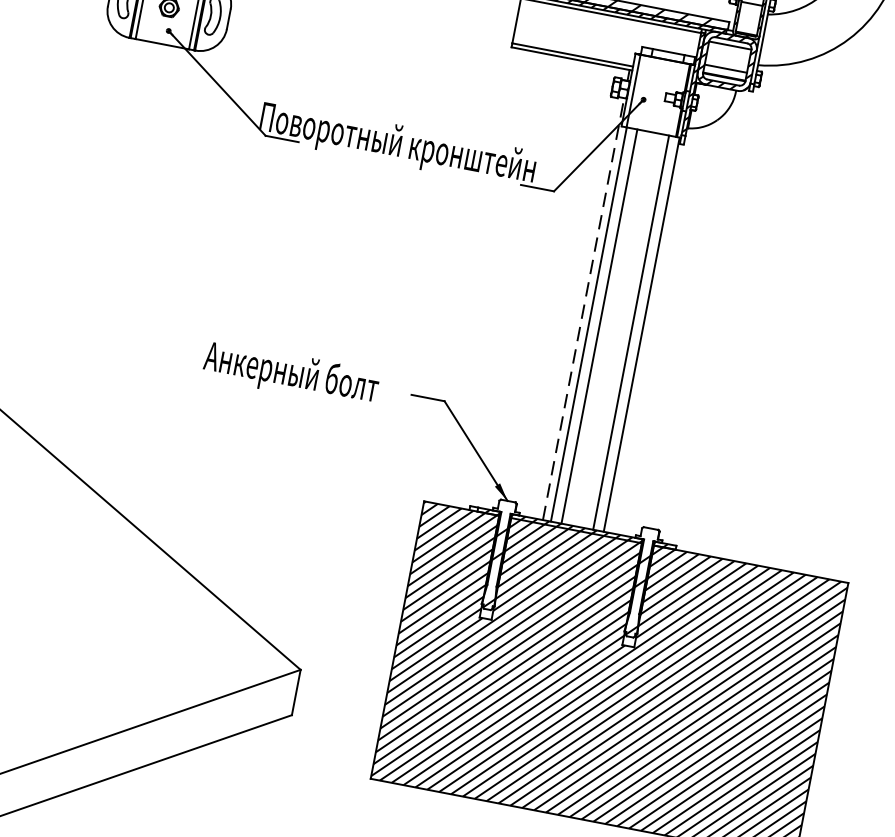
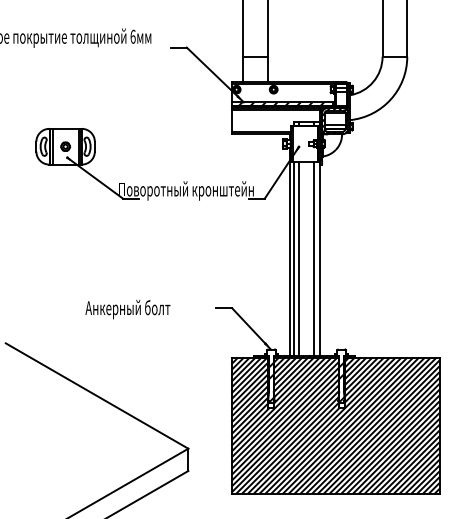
line: (583, 308) -> (289, 251), dashed -> solid
text: (290, 374) -> (127, 309), moved

